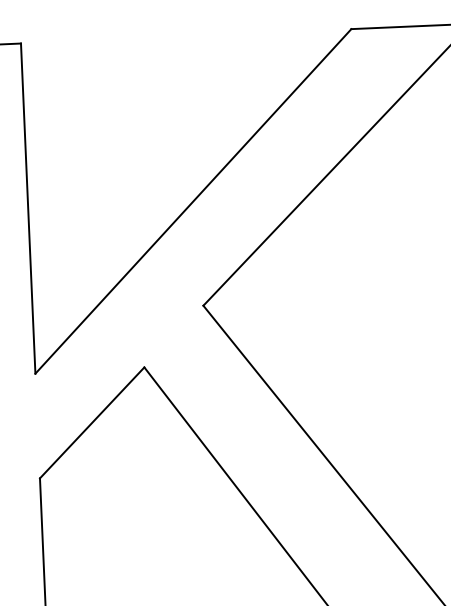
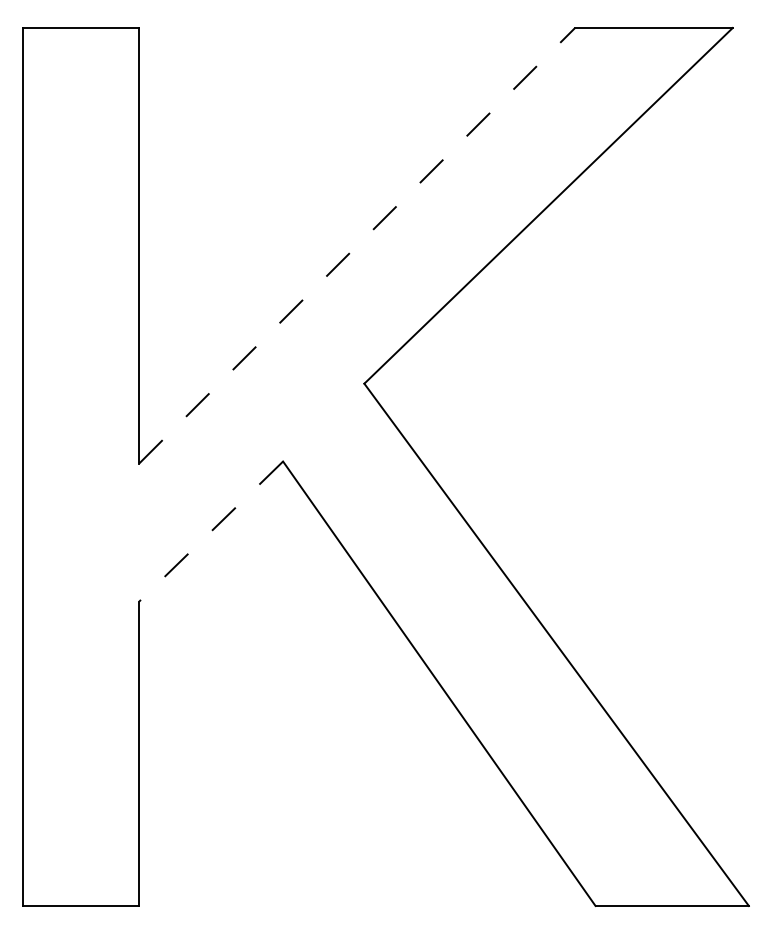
line: (193, 201) -> (357, 245), solid -> dashed
line: (91, 422) -> (210, 531), solid -> dashed

